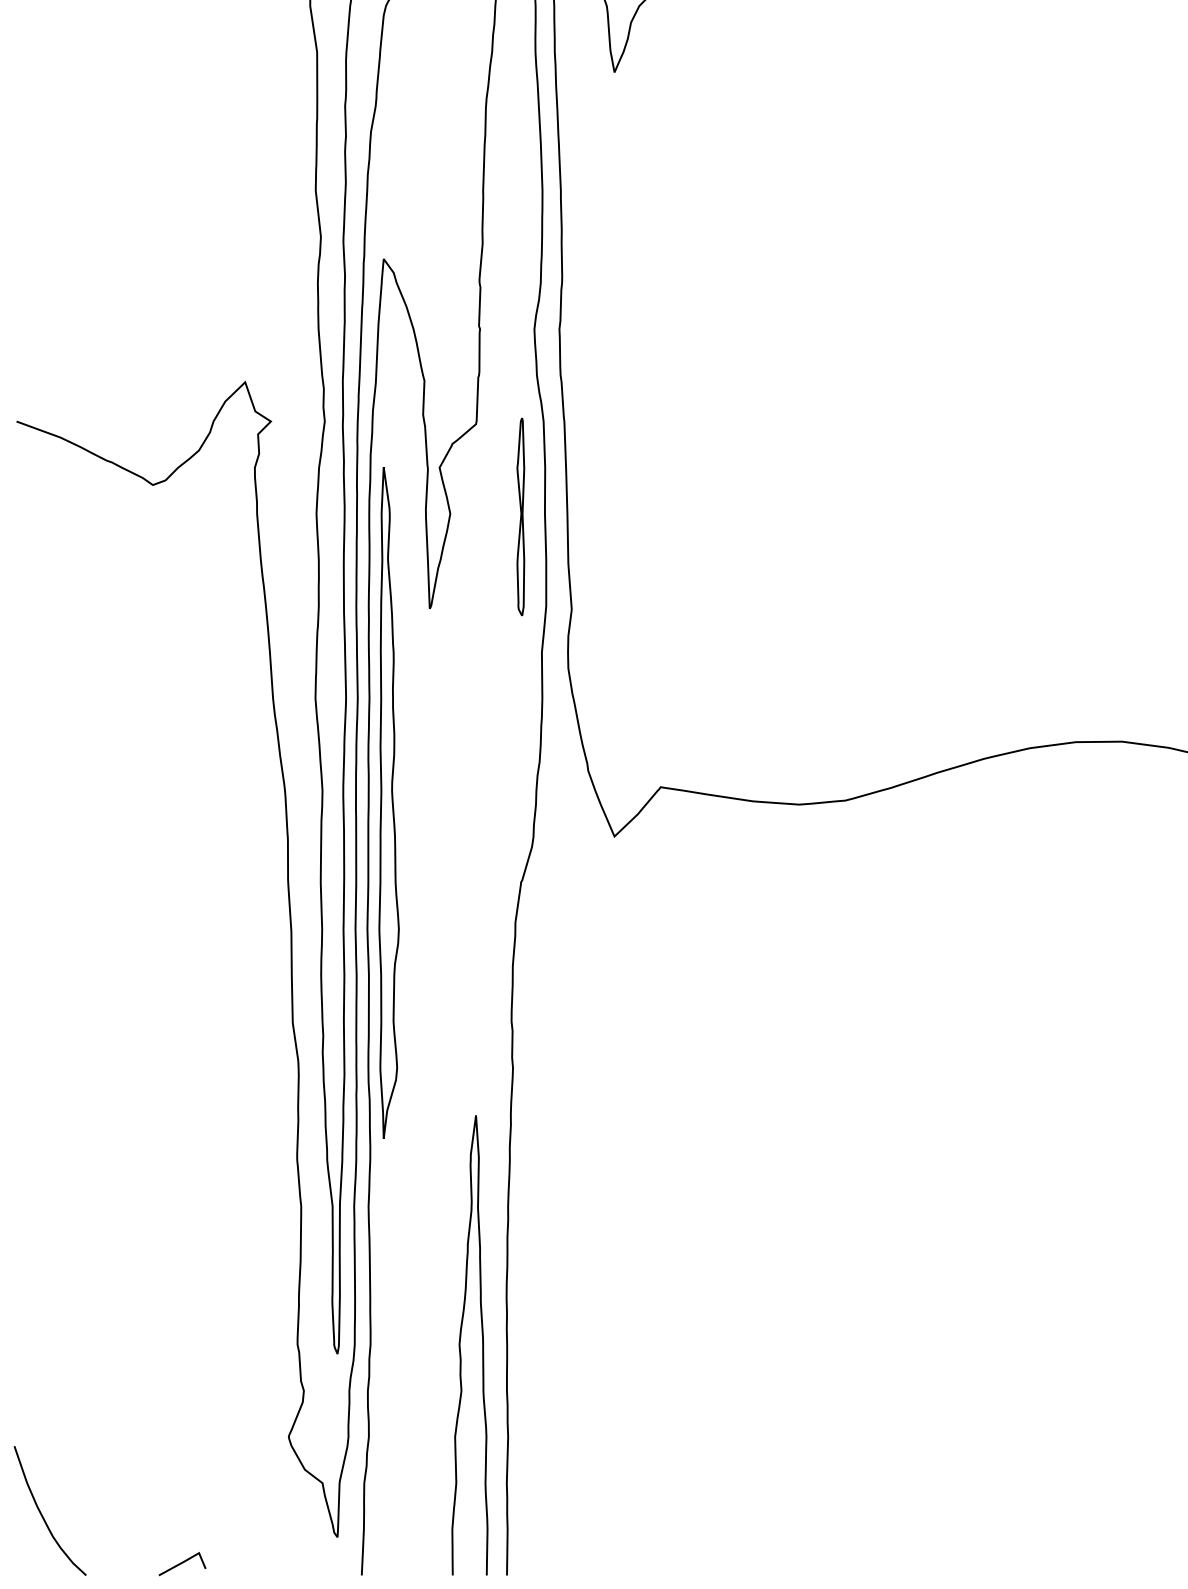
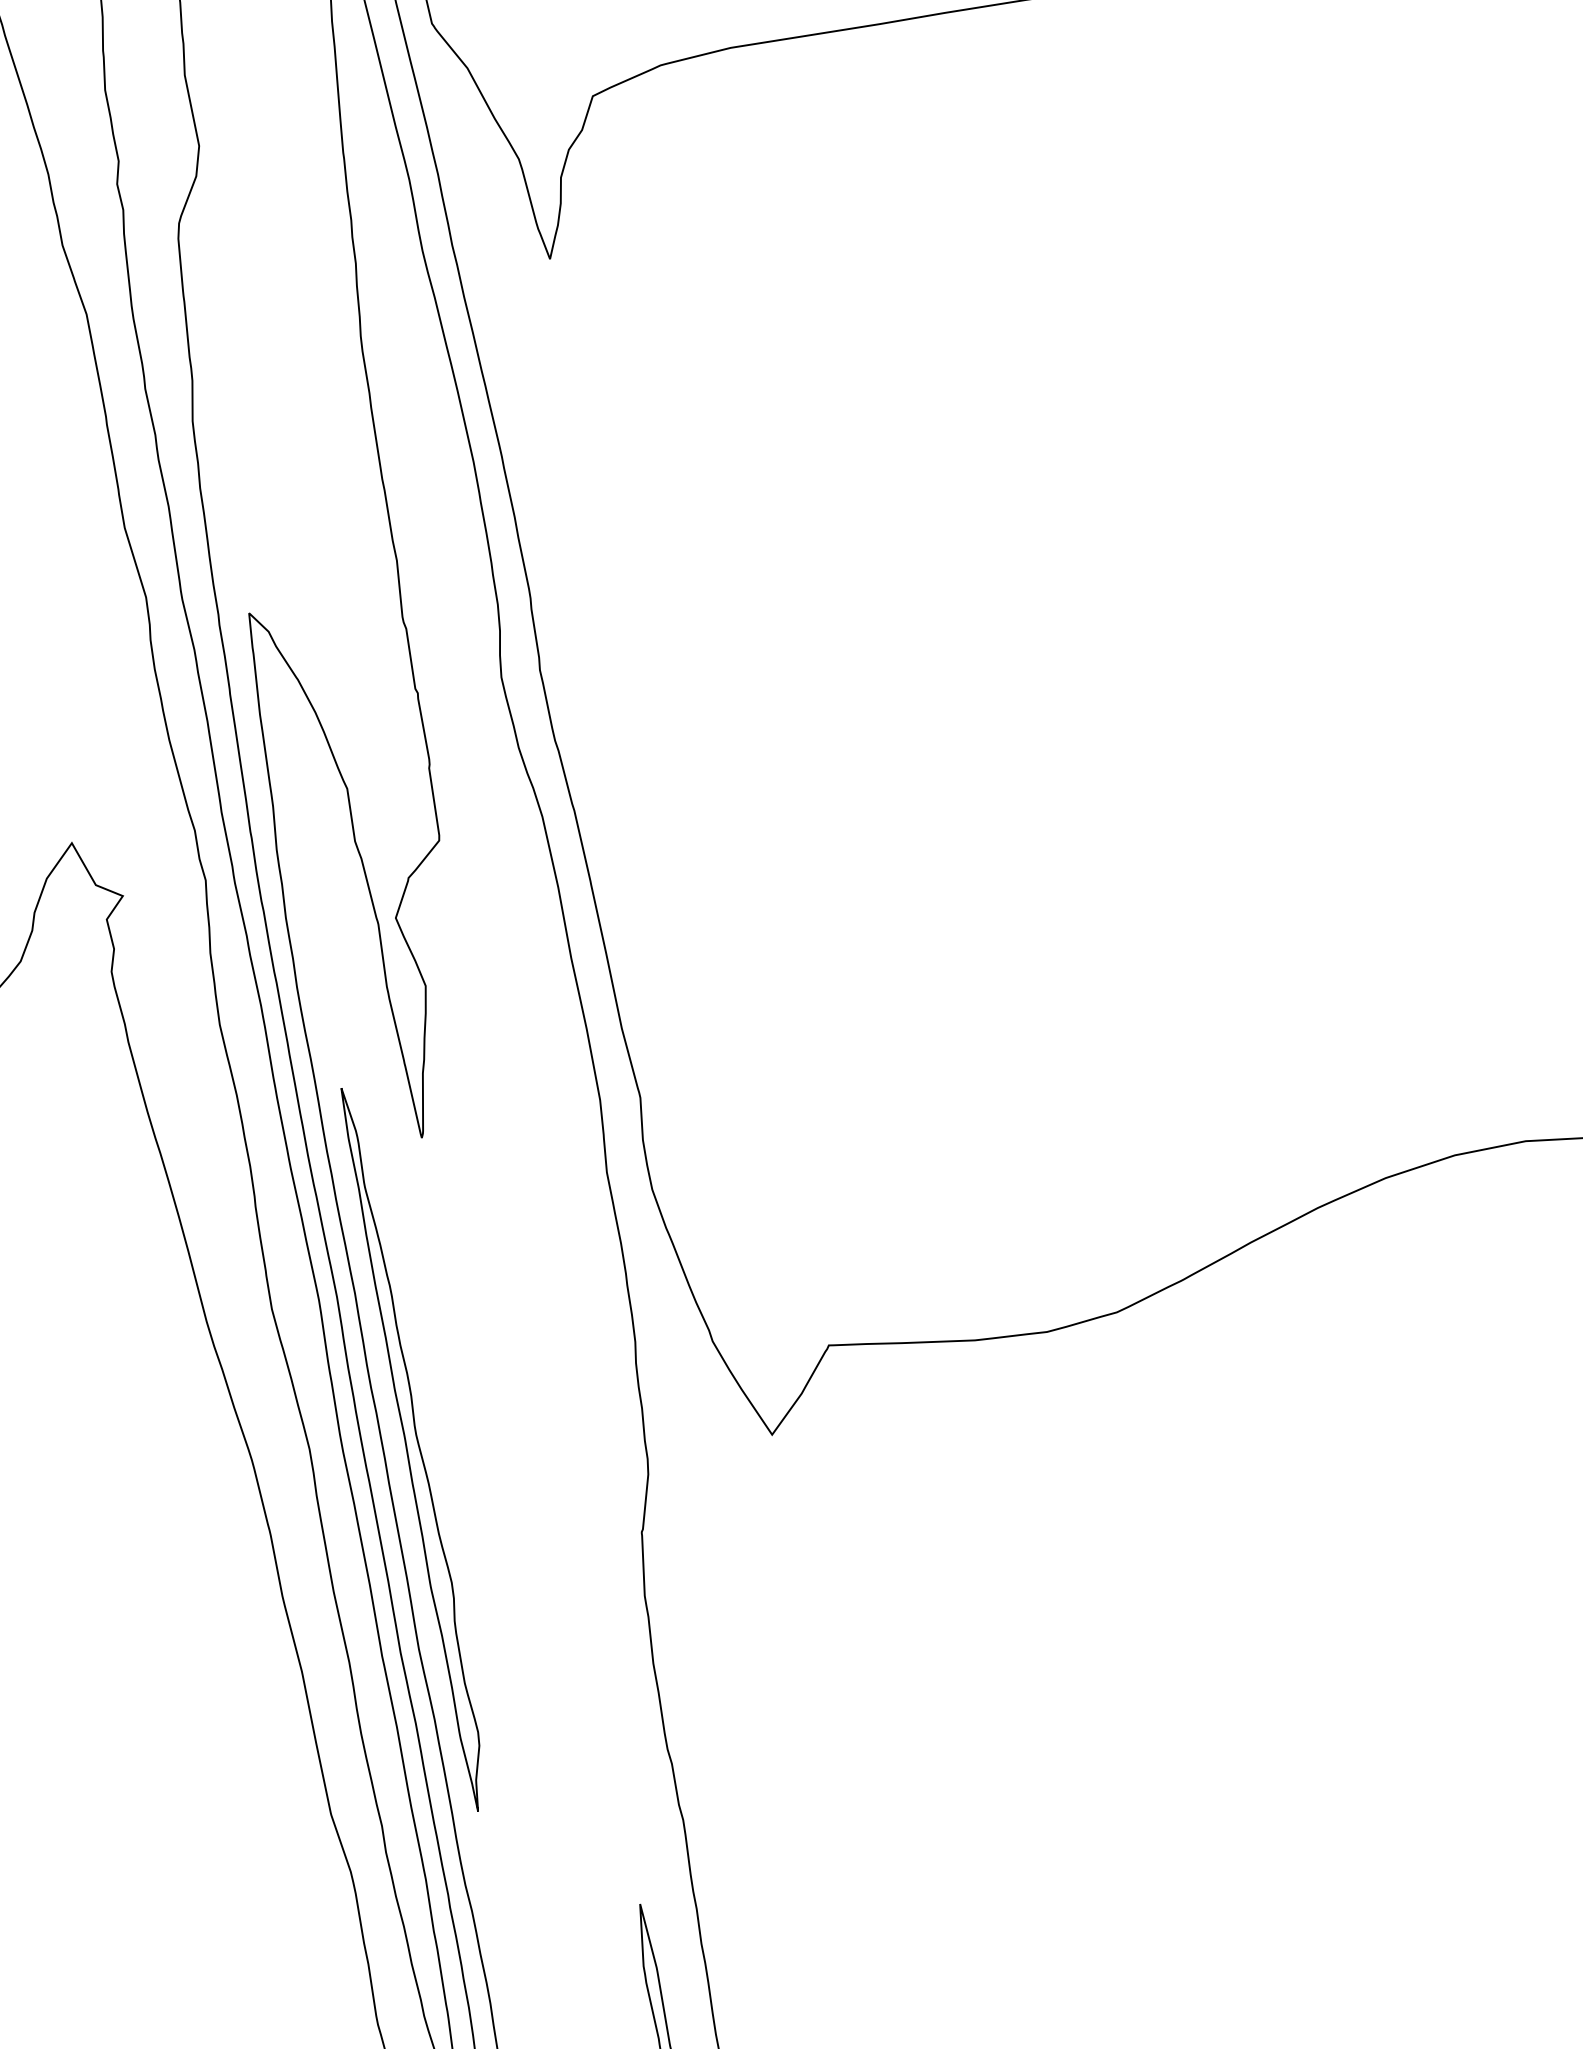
part: (520, 516) -> (534, 969), removed
part: (388, 802) -> (414, 1448), size x0.7

